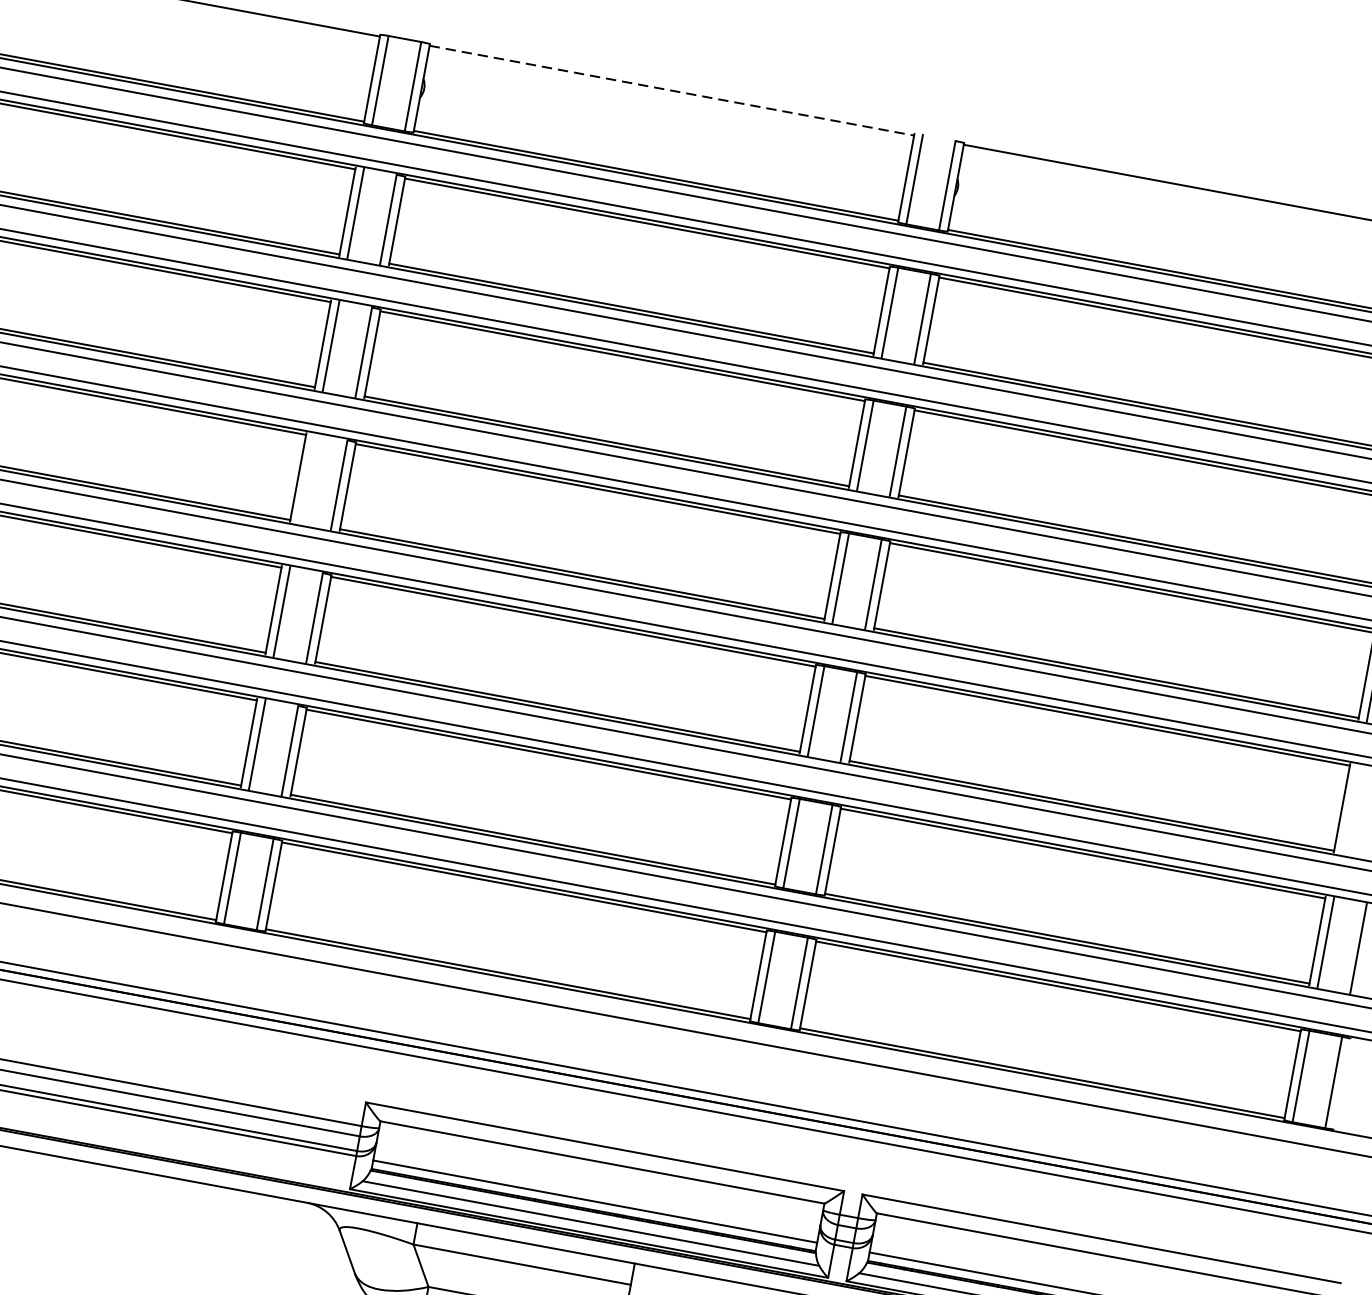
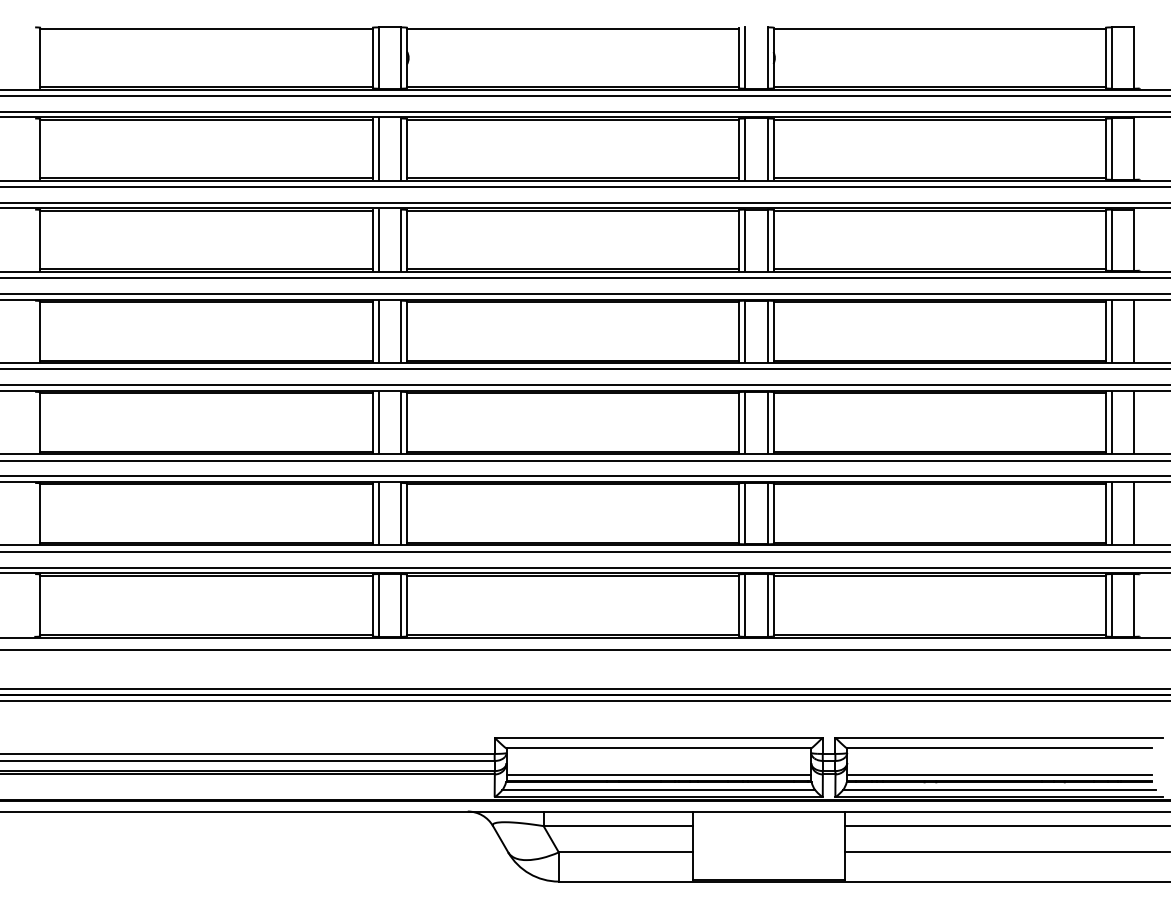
line: (672, 90) -> (573, 28), dashed -> solid
line: (306, 479) -> (378, 331), added
line: (1350, 809) -> (1111, 422), added

